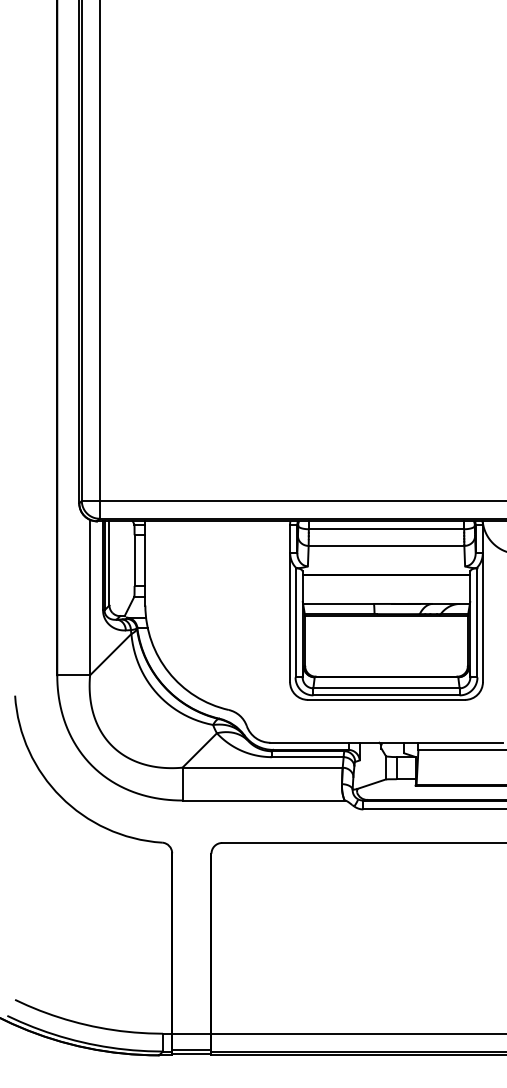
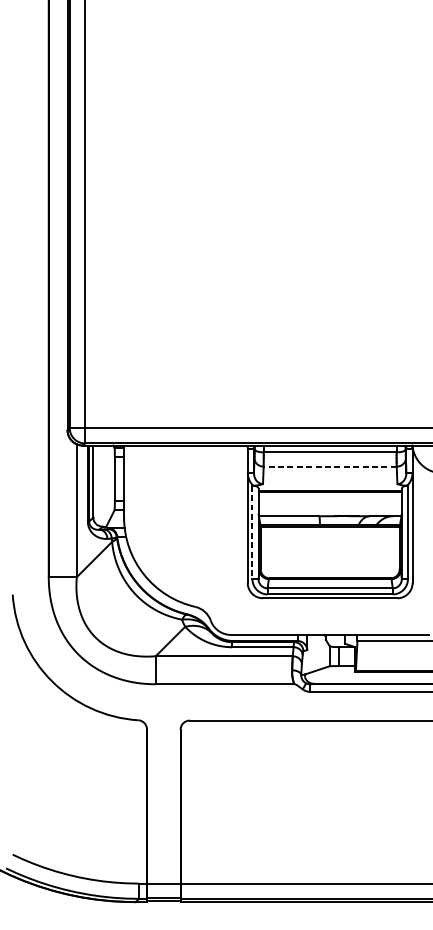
line: (386, 545) -> (330, 466), solid -> dashed
line: (295, 622) -> (252, 532), solid -> dashed

